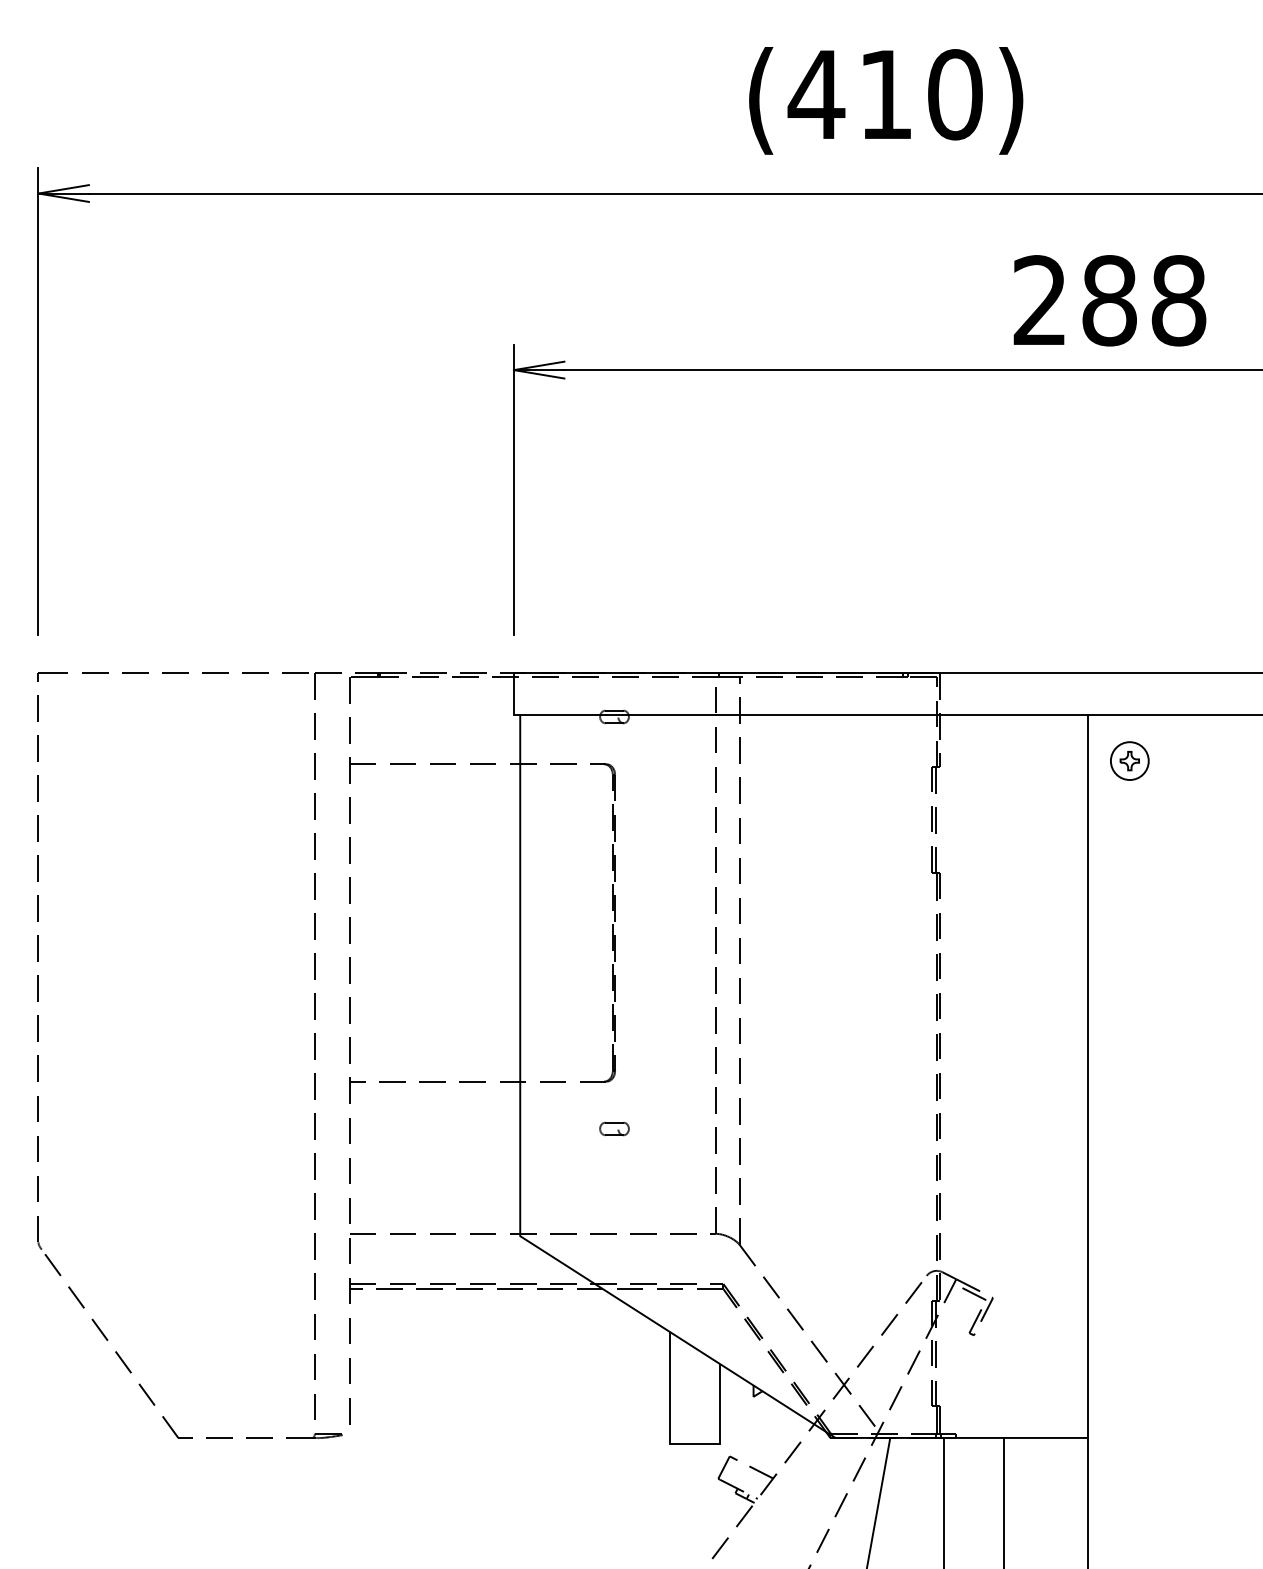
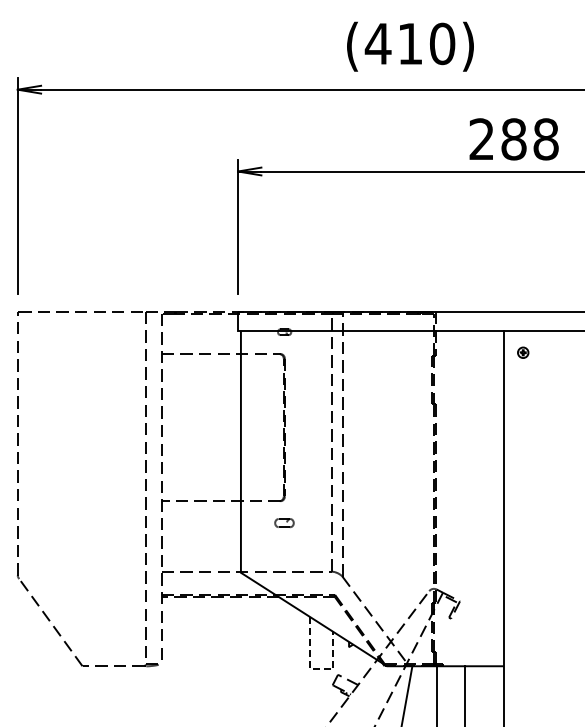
part: (1127, 760) -> (522, 352), size x0.6
part: (614, 1127) -> (284, 522), size x1.4
line: (678, 1444) -> (314, 669), solid -> dashed

